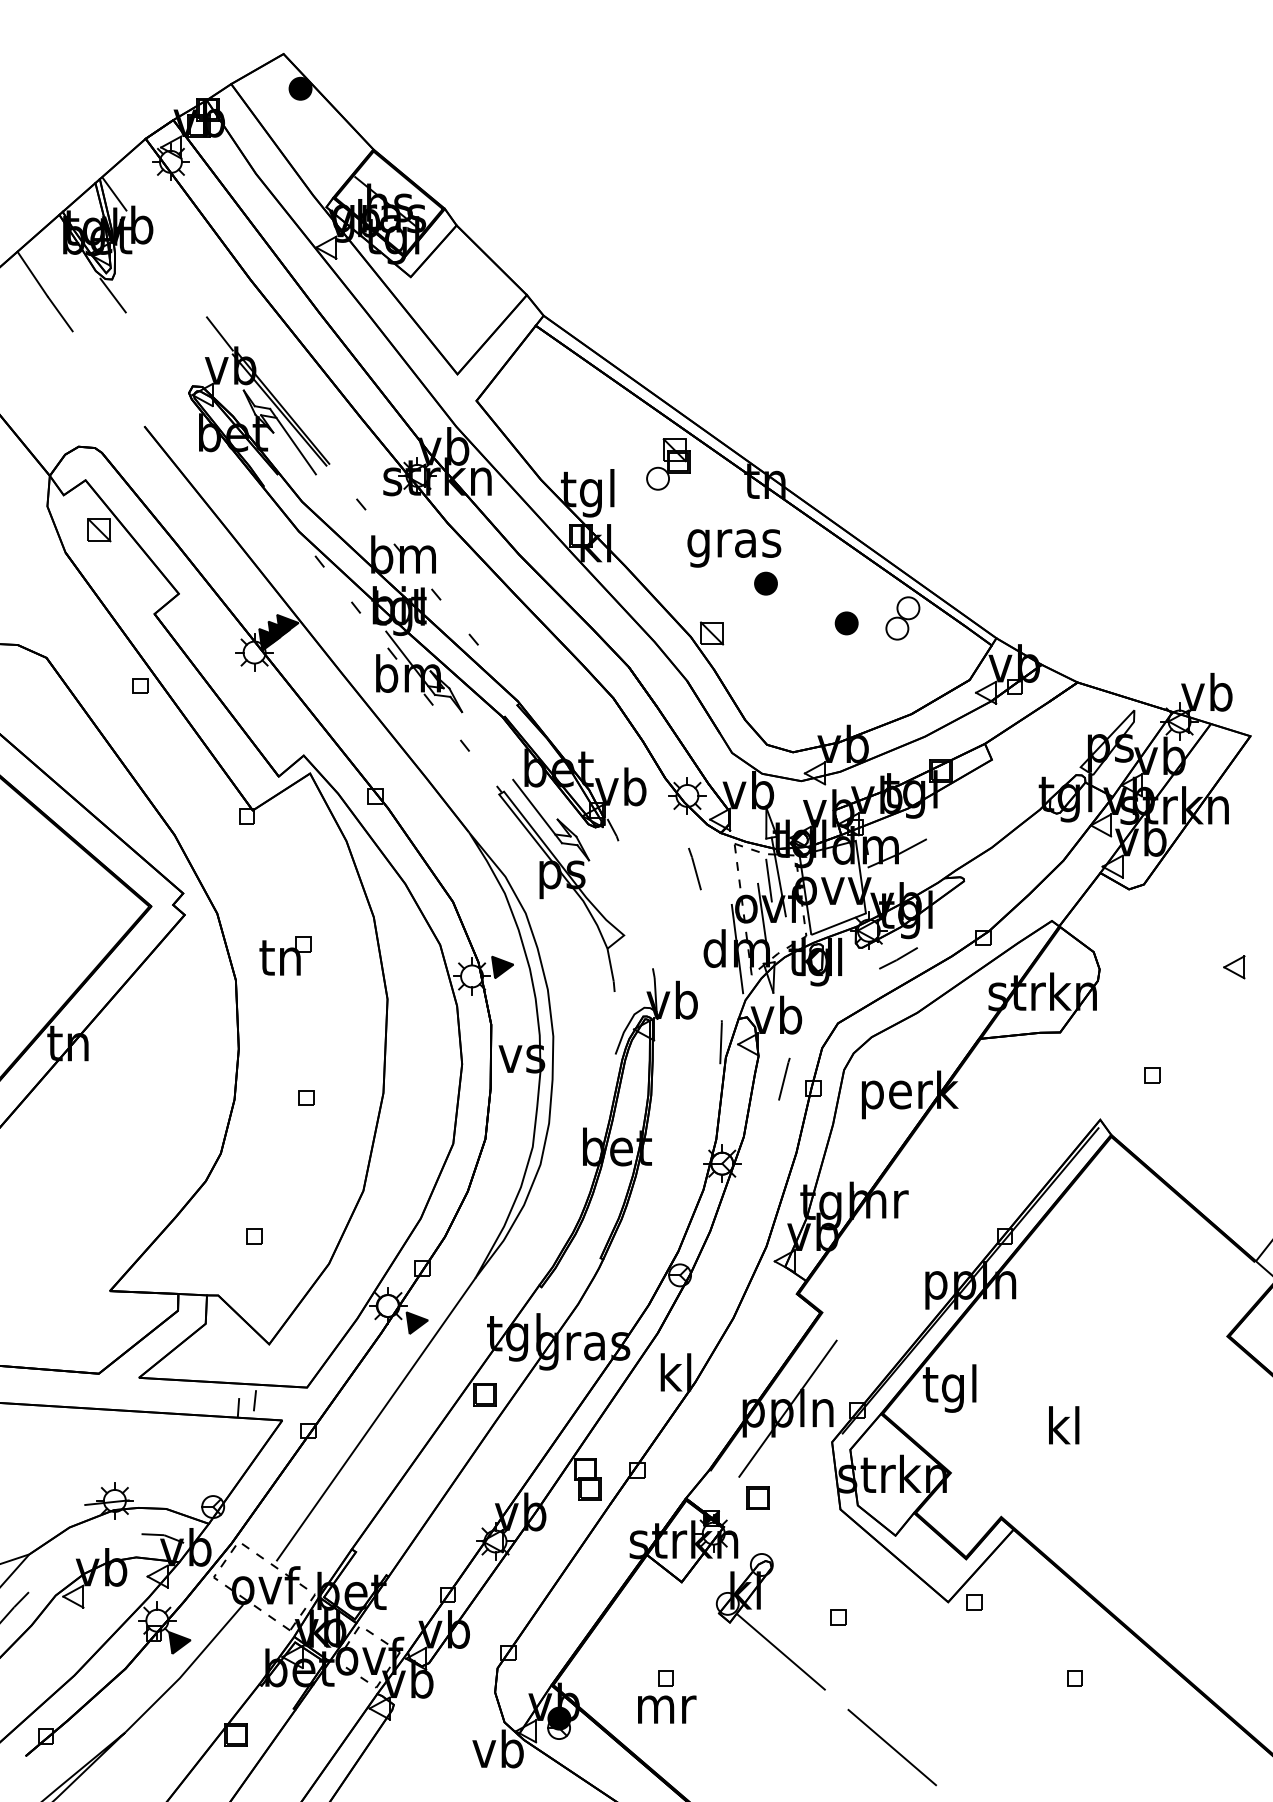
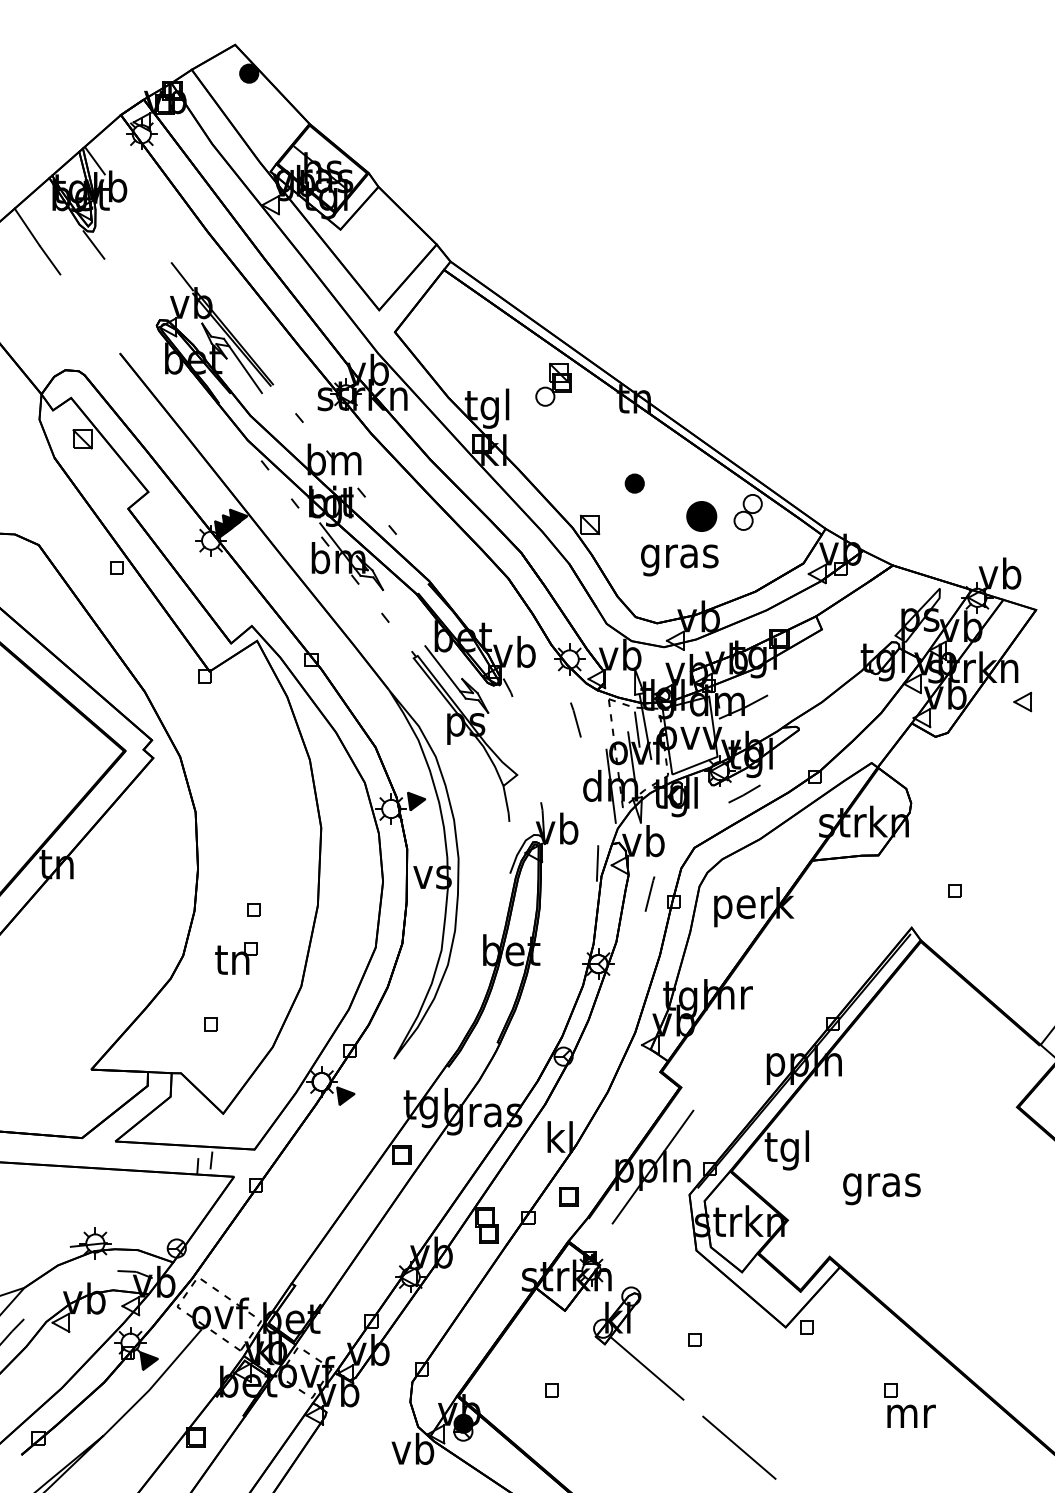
text: (734, 548) -> (679, 560), moved
part: (846, 623) -> (701, 516), size x1.6
part: (285, 955) -> (236, 958), moved
part: (1234, 967) -> (1022, 702), moved
line: (376, 1419) -> (312, 1176), removed
text: (1064, 1430) -> (882, 1185), kl -> gras
part: (757, 1497) -> (568, 1195), moved
text: (667, 1709) -> (911, 1416), moved

